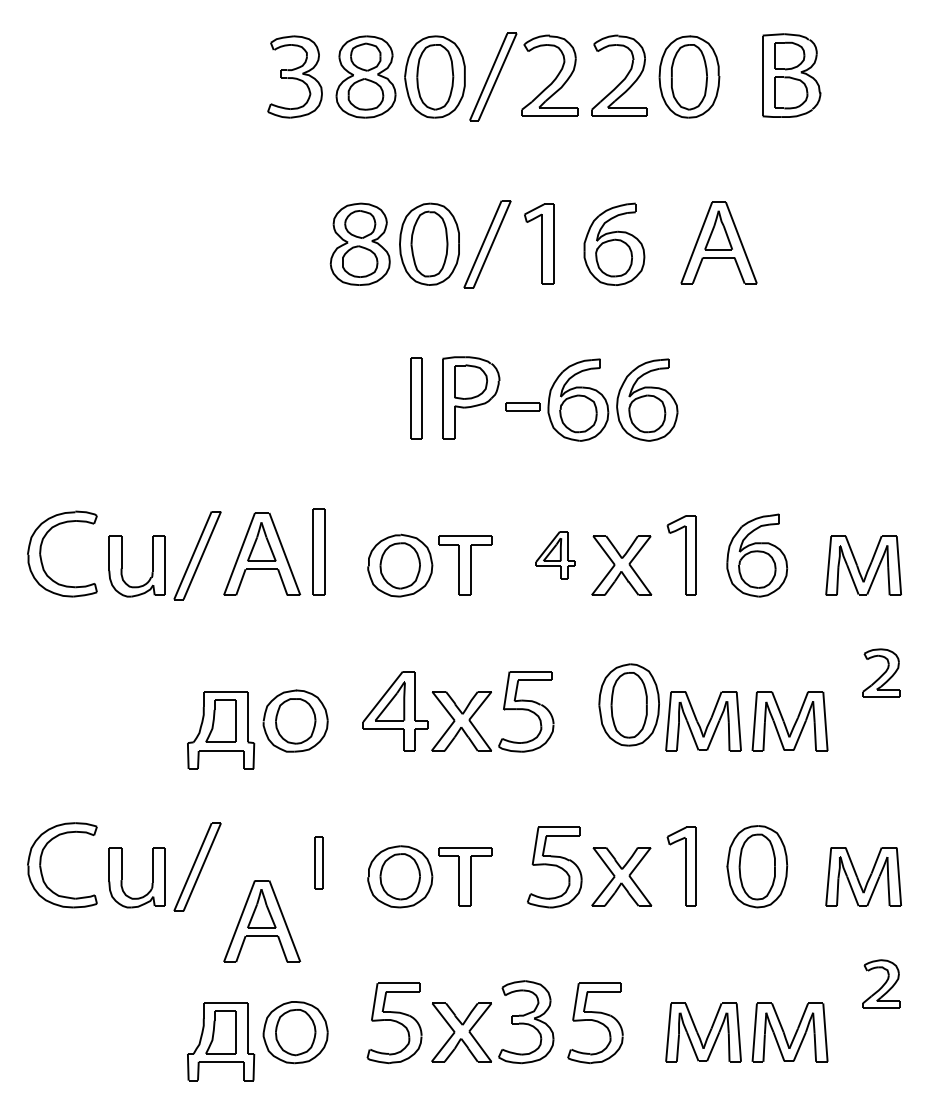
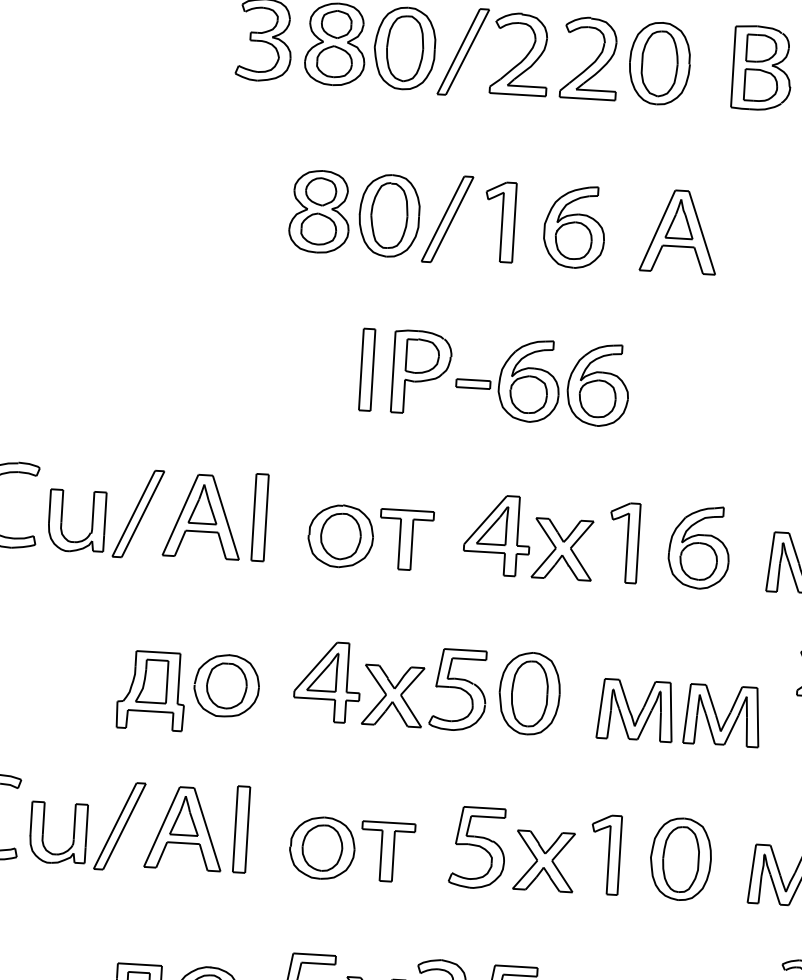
part: (555, 555) -> (497, 535), size x1.67
part: (628, 704) -> (529, 693), moved
part: (318, 862) -> (241, 828), size x1.67
part: (262, 921) -> (184, 828), moved

